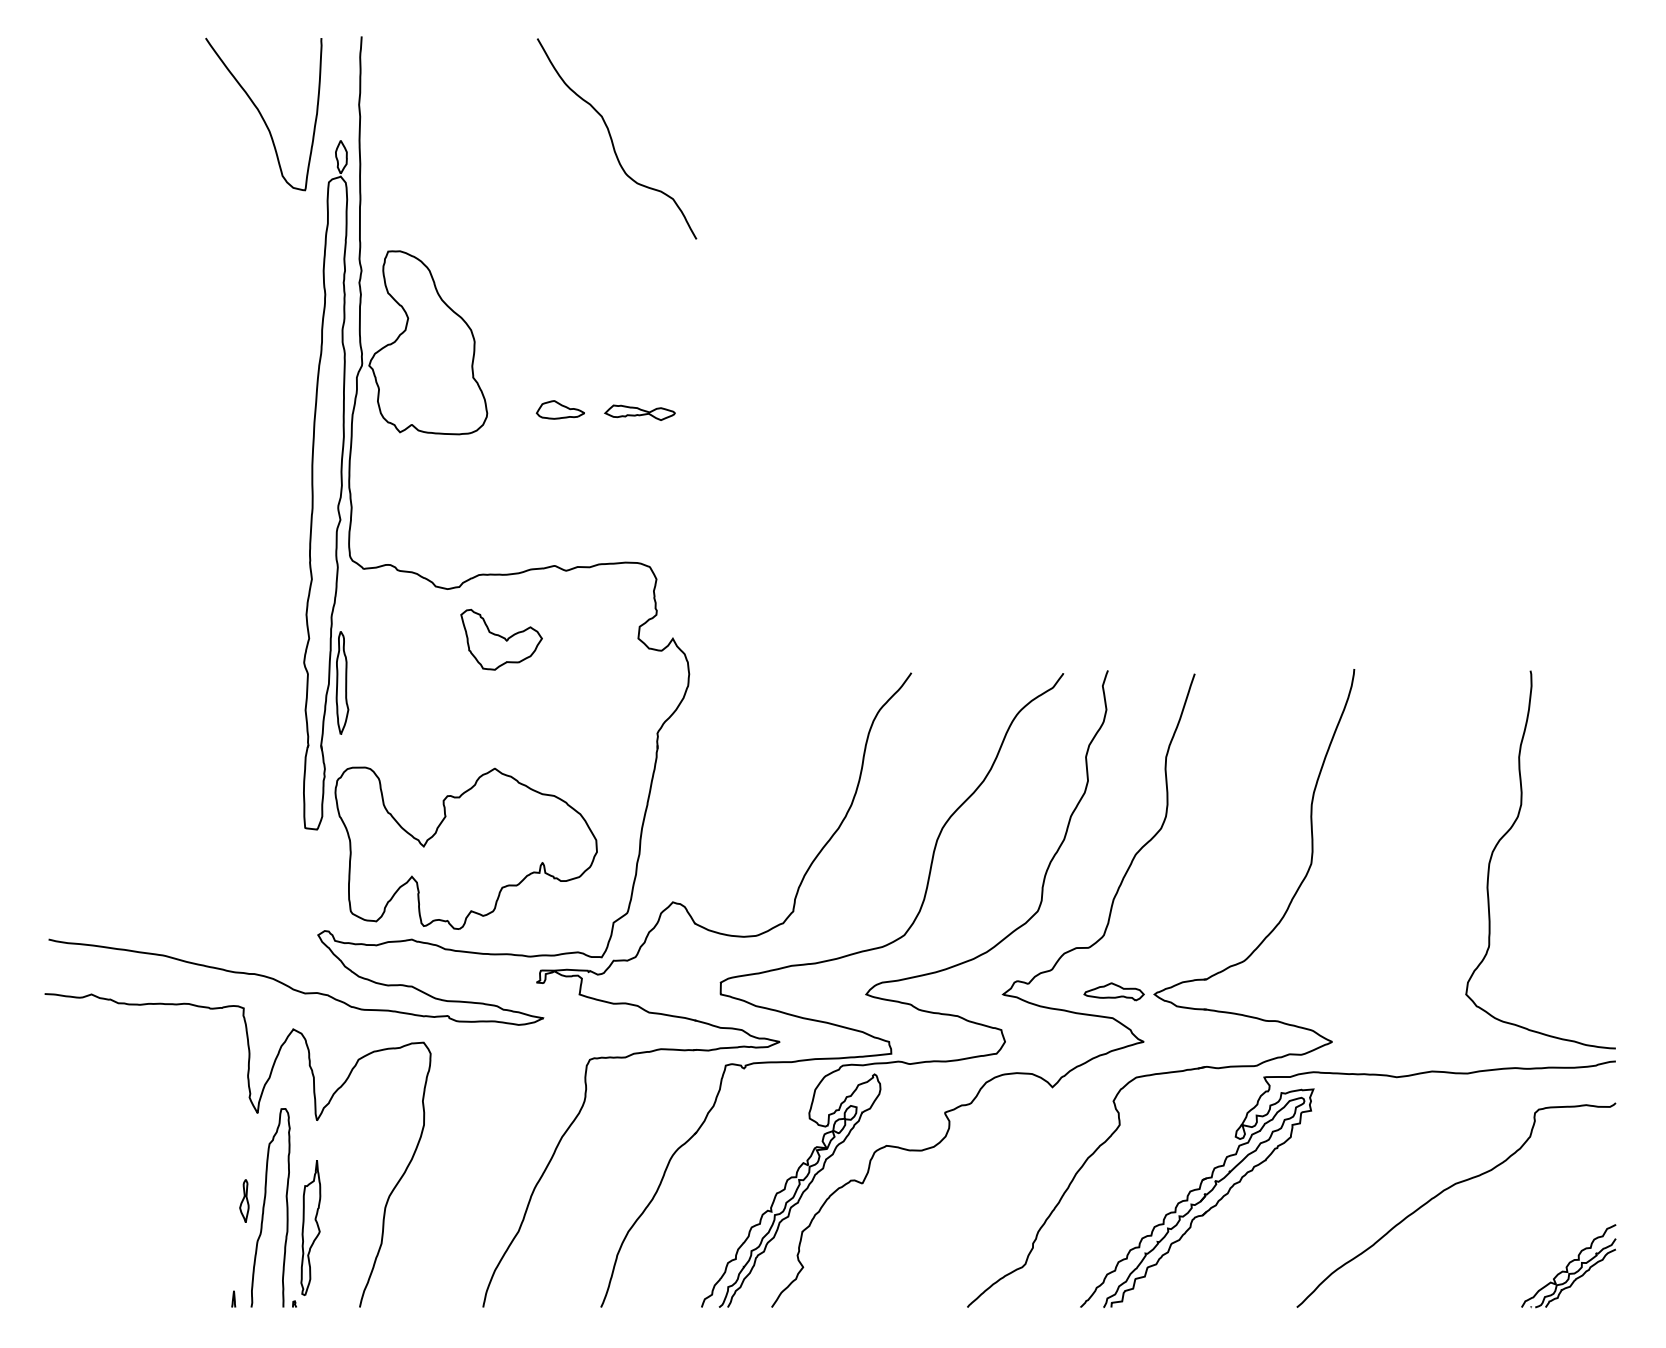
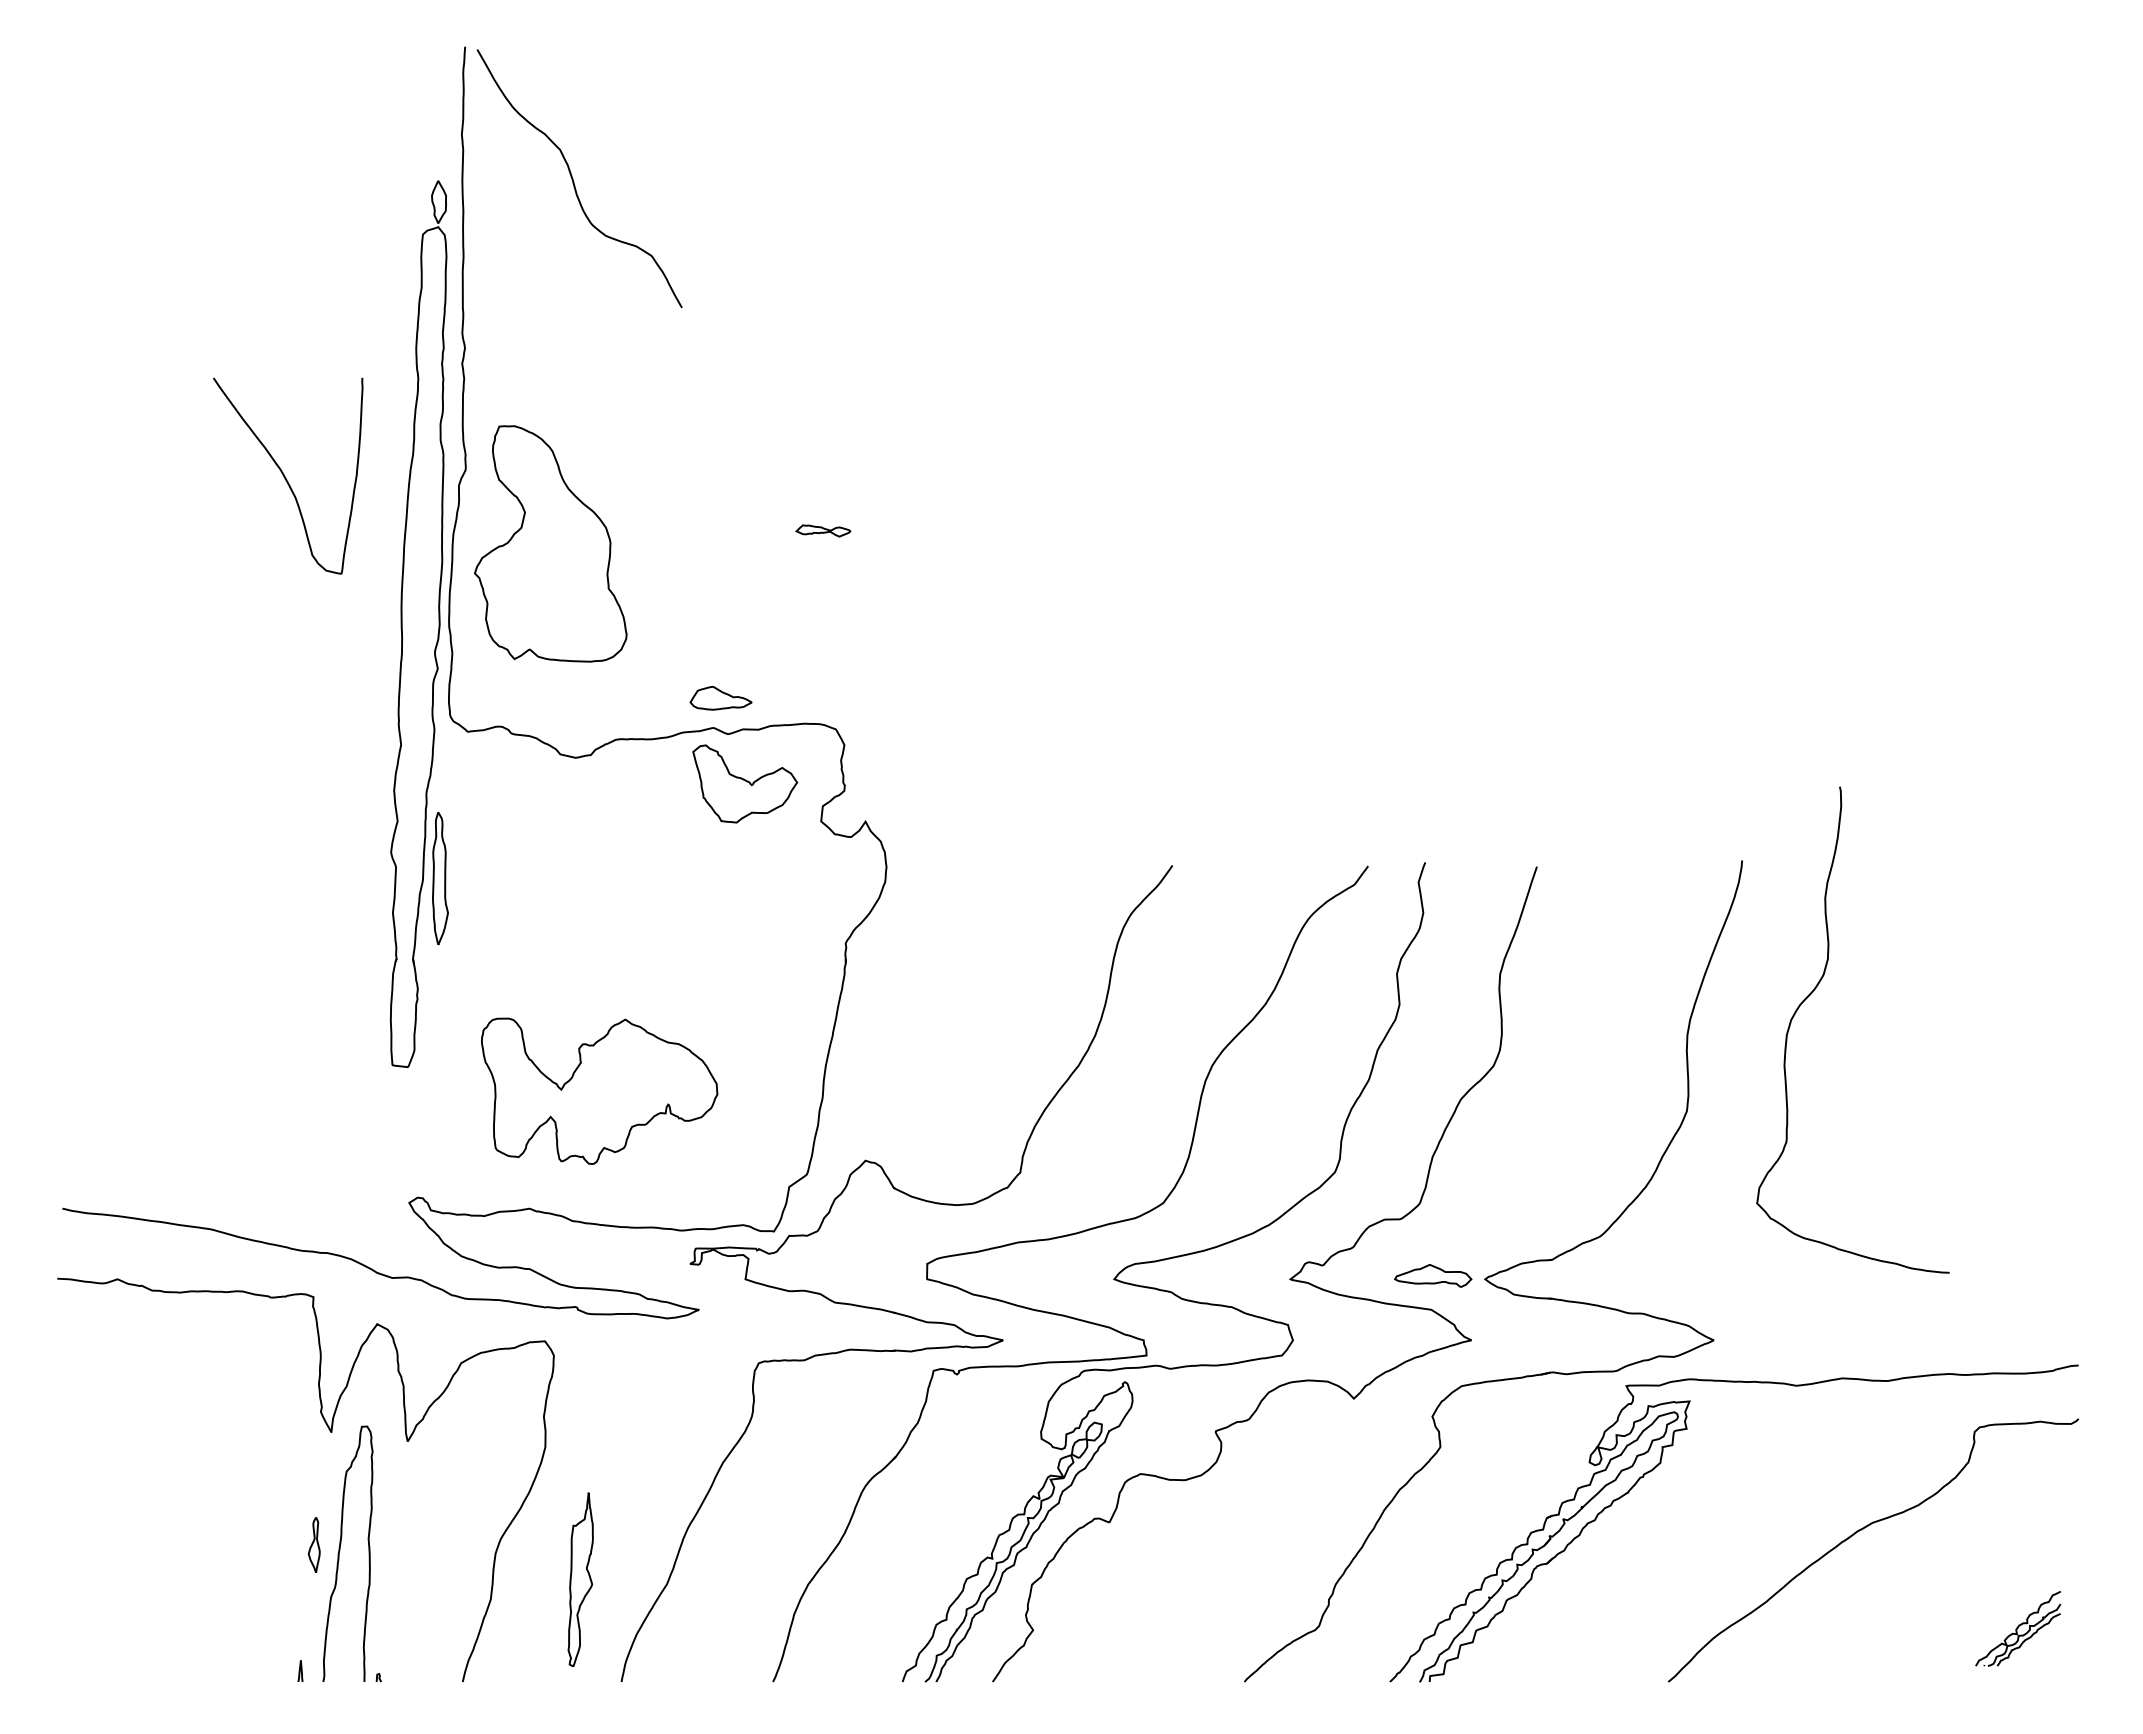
curve: (261, 114) -> (285, 476), moved
curve: (613, 141) -> (574, 181), moved
part: (428, 342) -> (550, 543), moved
part: (560, 410) -> (720, 698), moved
part: (640, 412) -> (823, 530), size x0.6
part: (501, 639) -> (745, 783), moved
curve: (1510, 830) -> (1813, 992), moved
part: (466, 848) -> (599, 1091), size x0.7
part: (310, 1227) -> (580, 1579), moved
part: (1569, 1265) -> (2018, 1628), size x0.7

